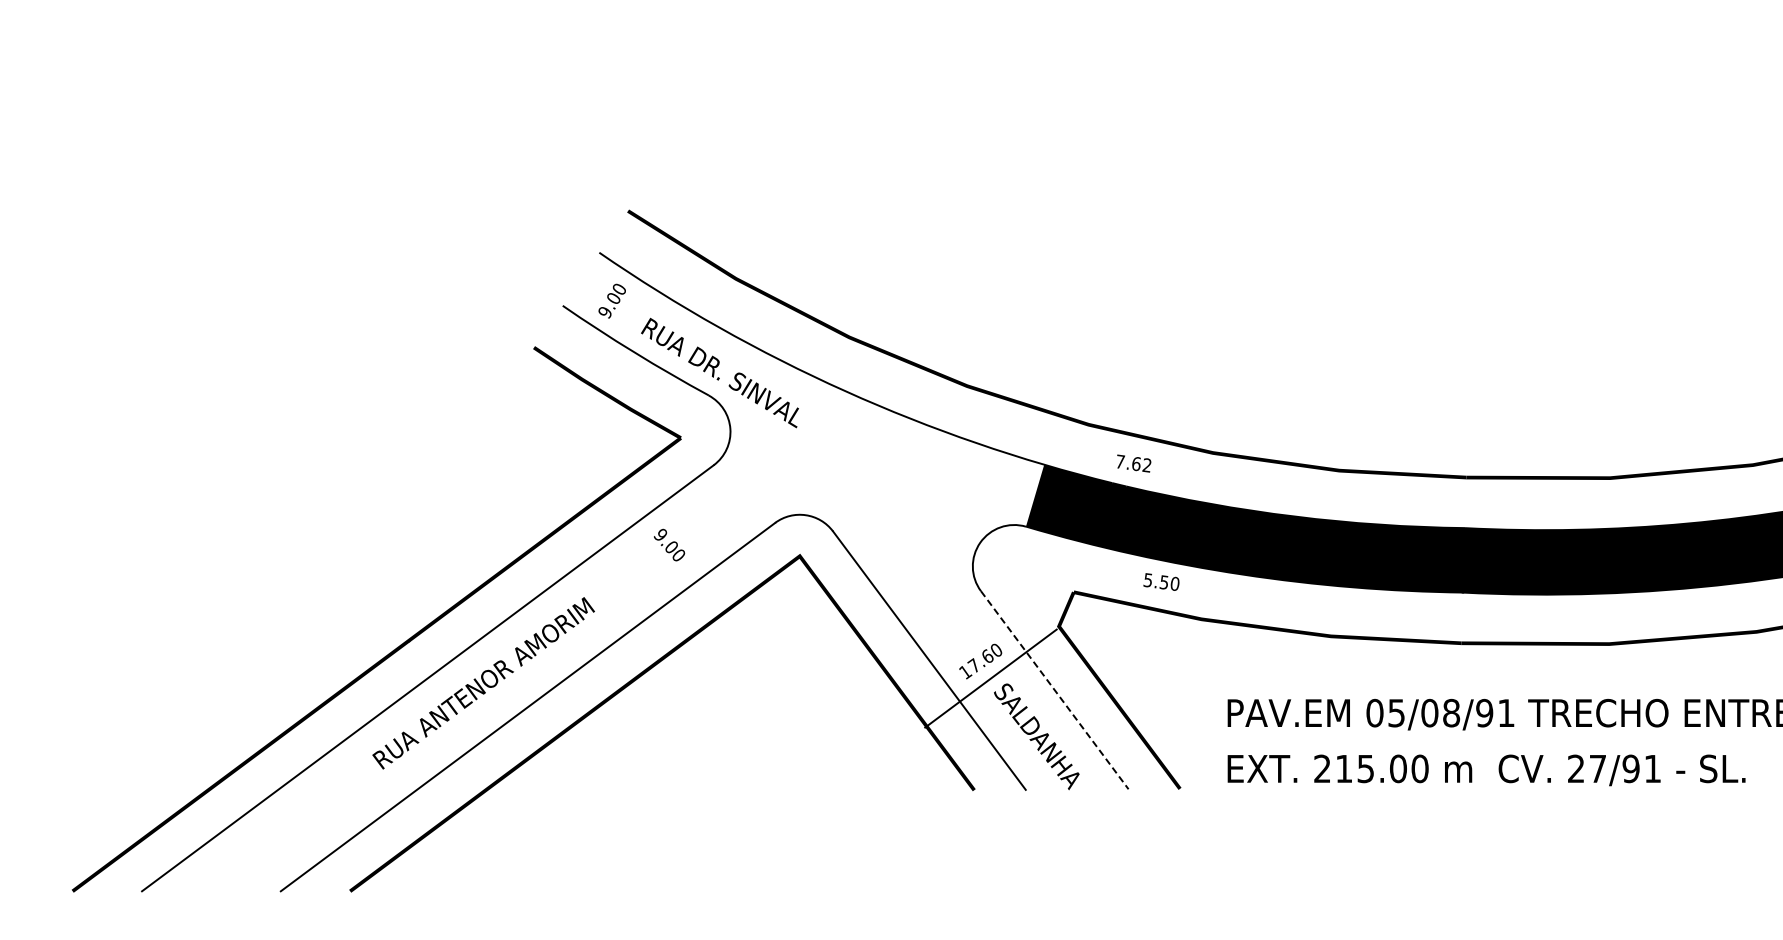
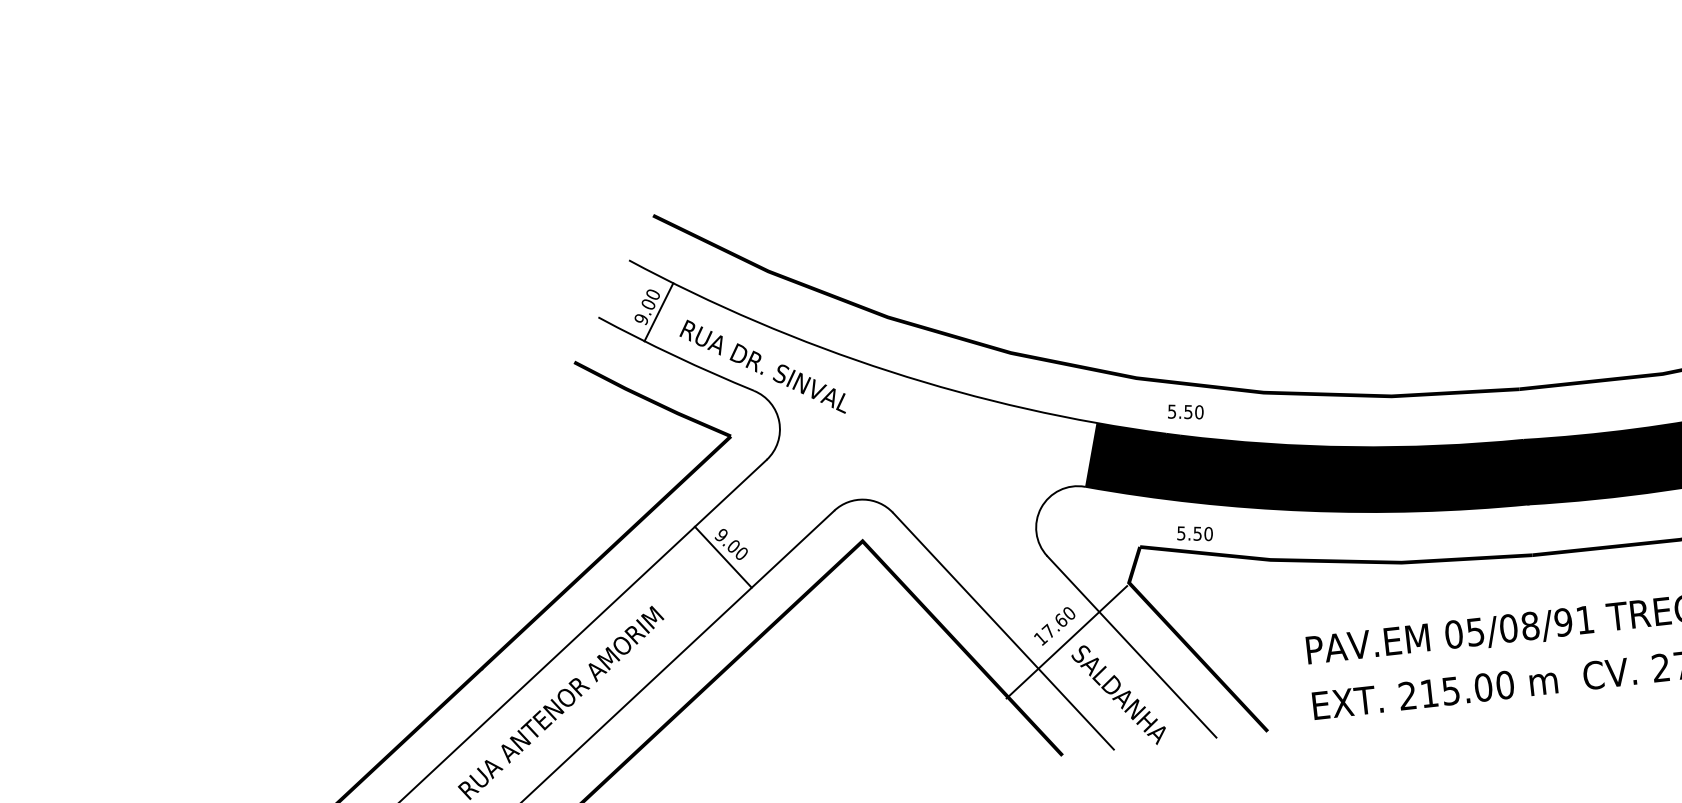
line: (622, 307) -> (658, 312), added
text: (1133, 463) -> (1185, 411), 7.62 -> 5.50
line: (660, 556) -> (723, 556), added
text: (1161, 581) -> (1194, 533), moved
line: (1055, 690) -> (1132, 647), dashed -> solid

